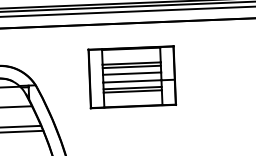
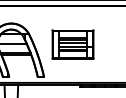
part: (131, 77) -> (72, 44), moved

